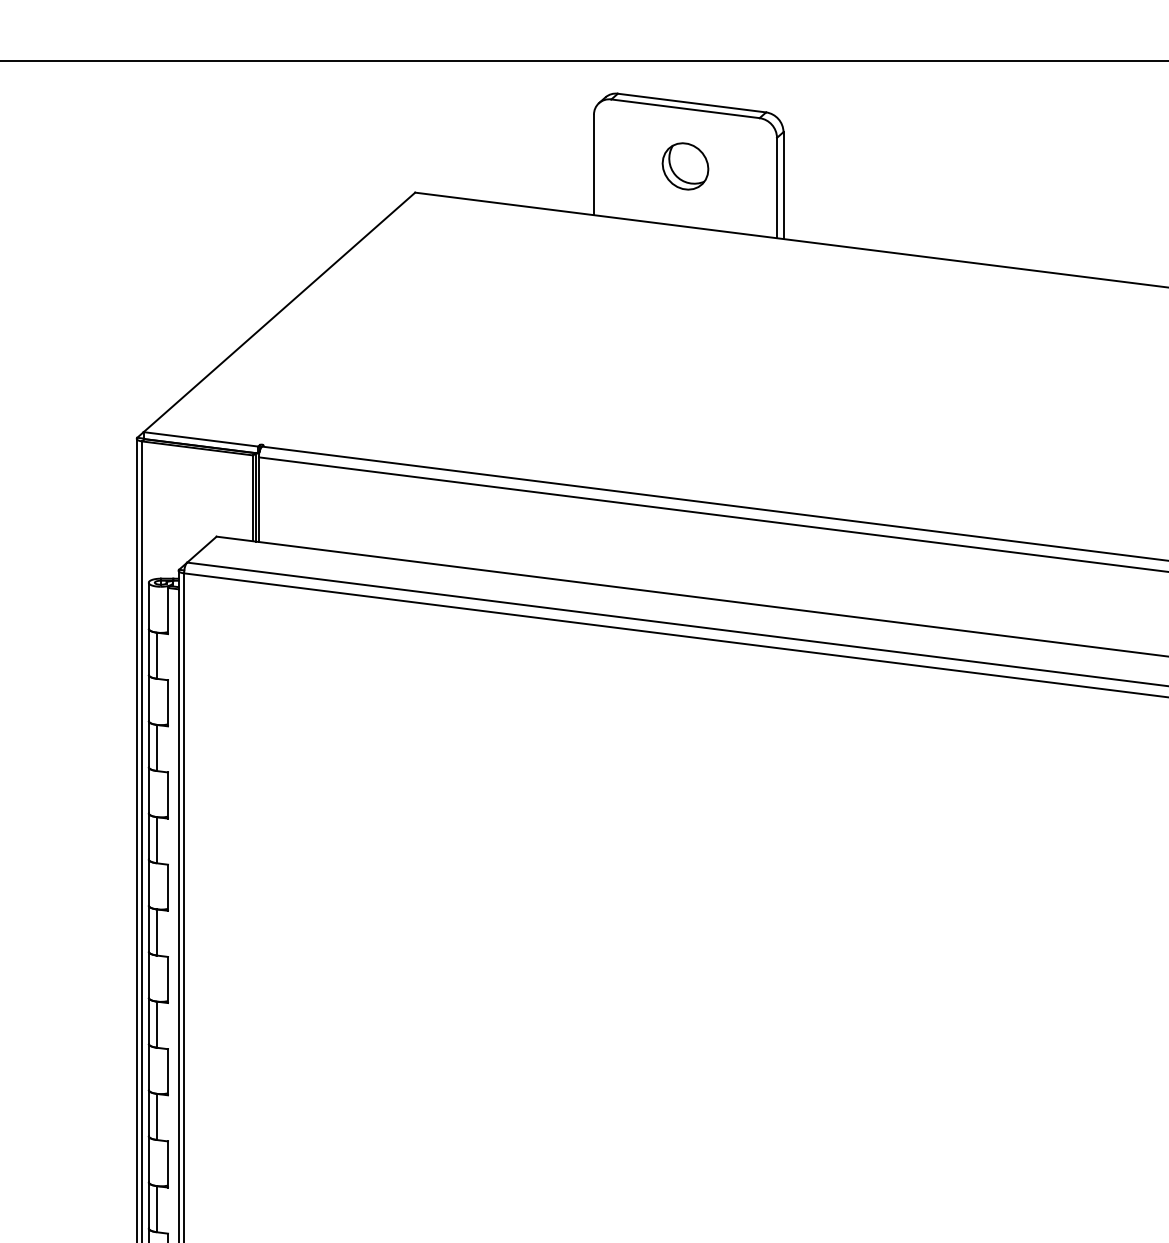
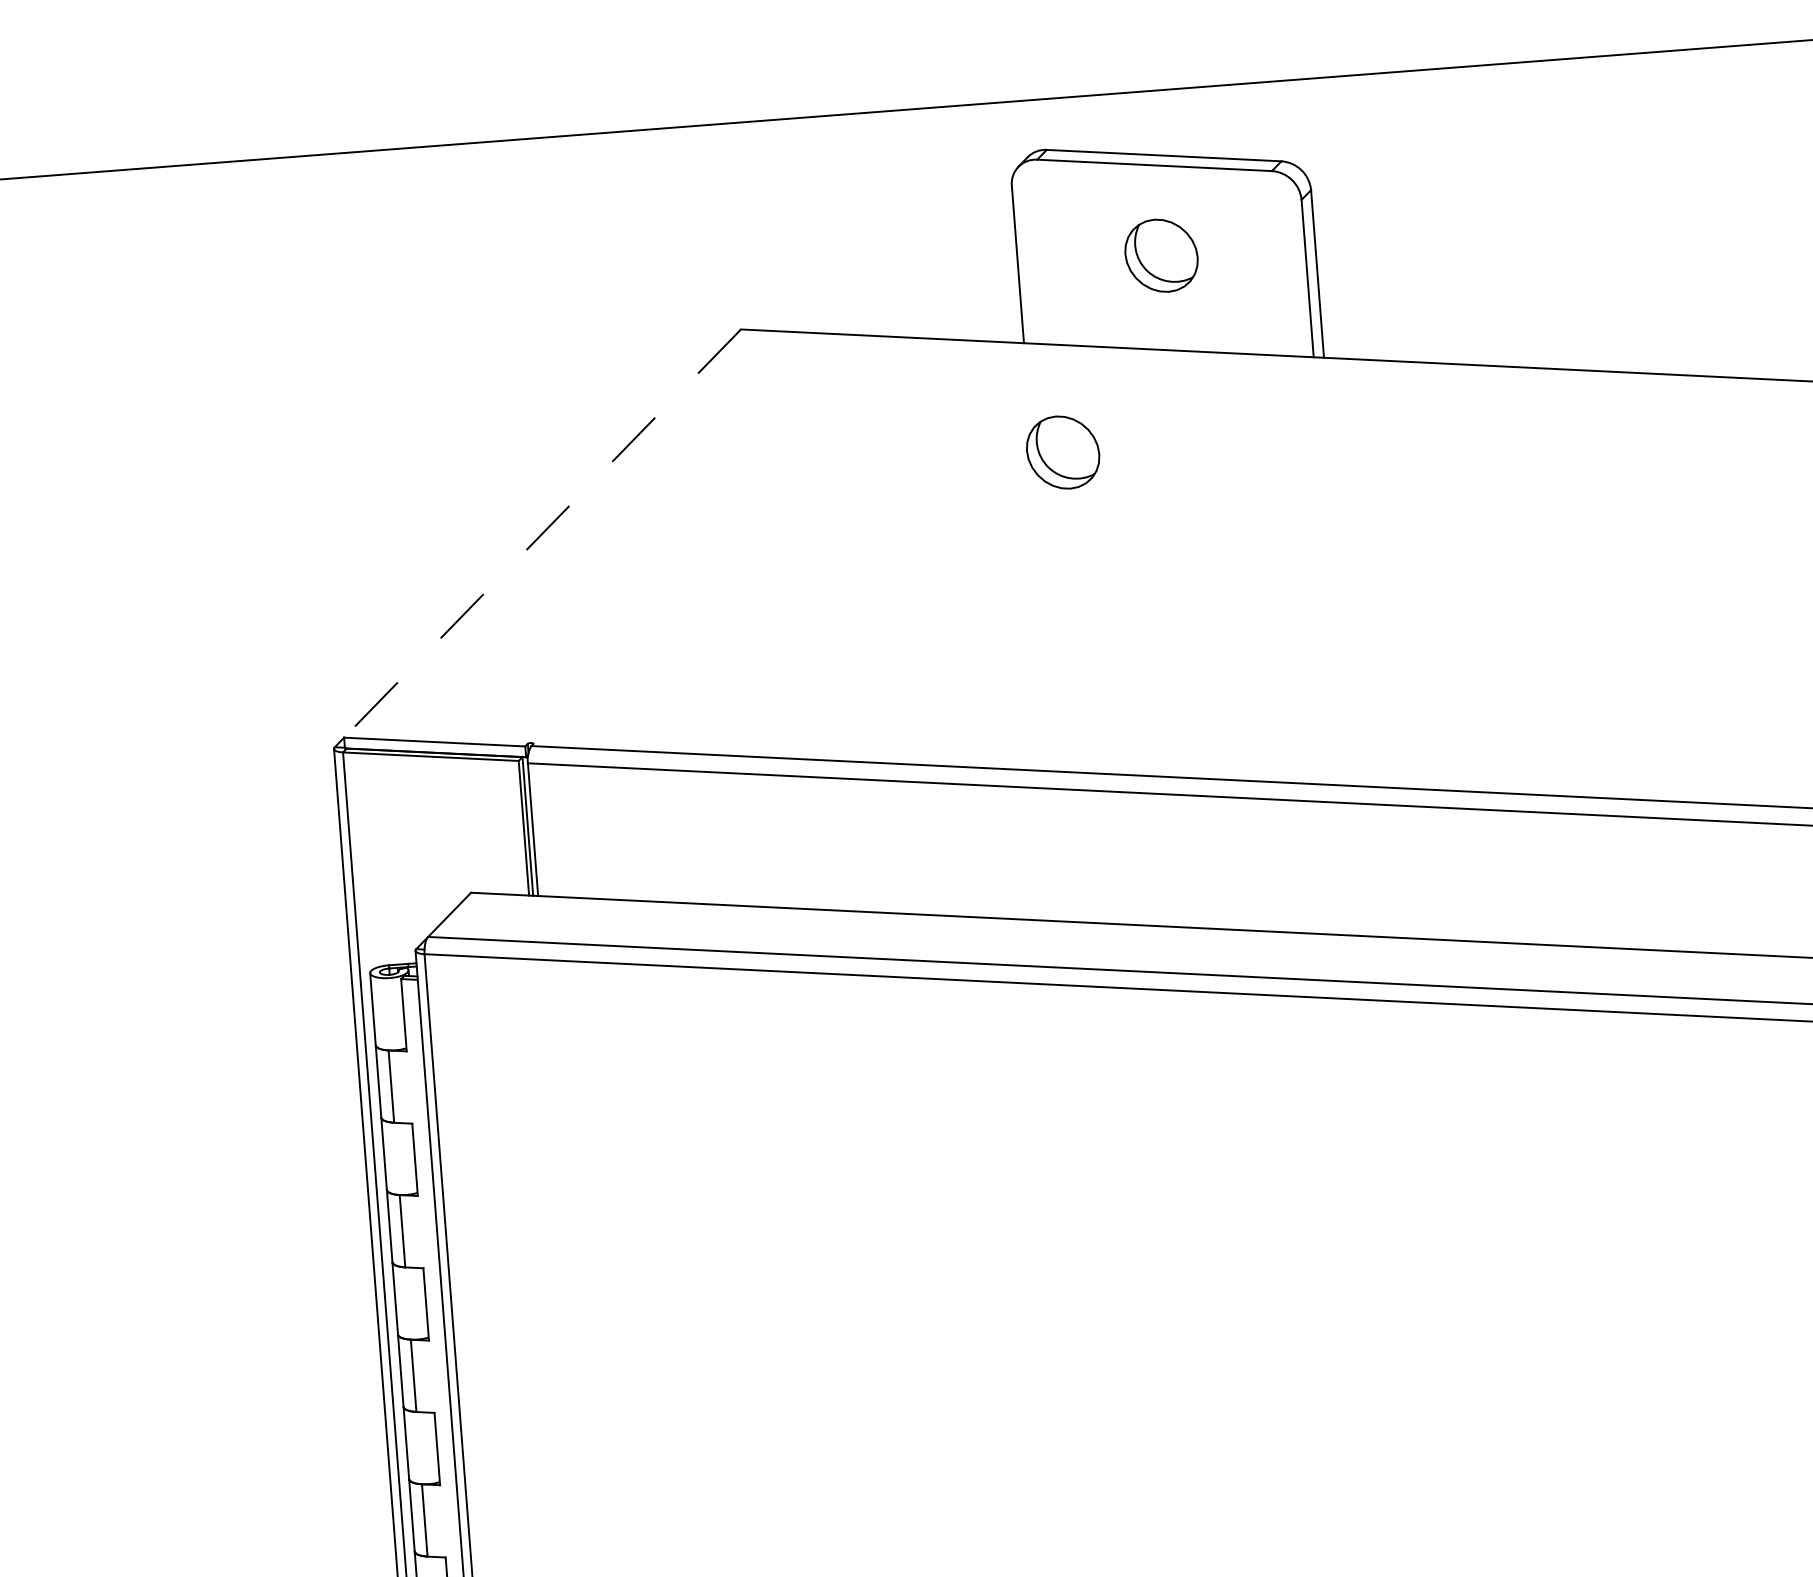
part: (613, 286) -> (1063, 452), added
line: (279, 312) -> (542, 533), solid -> dashed

